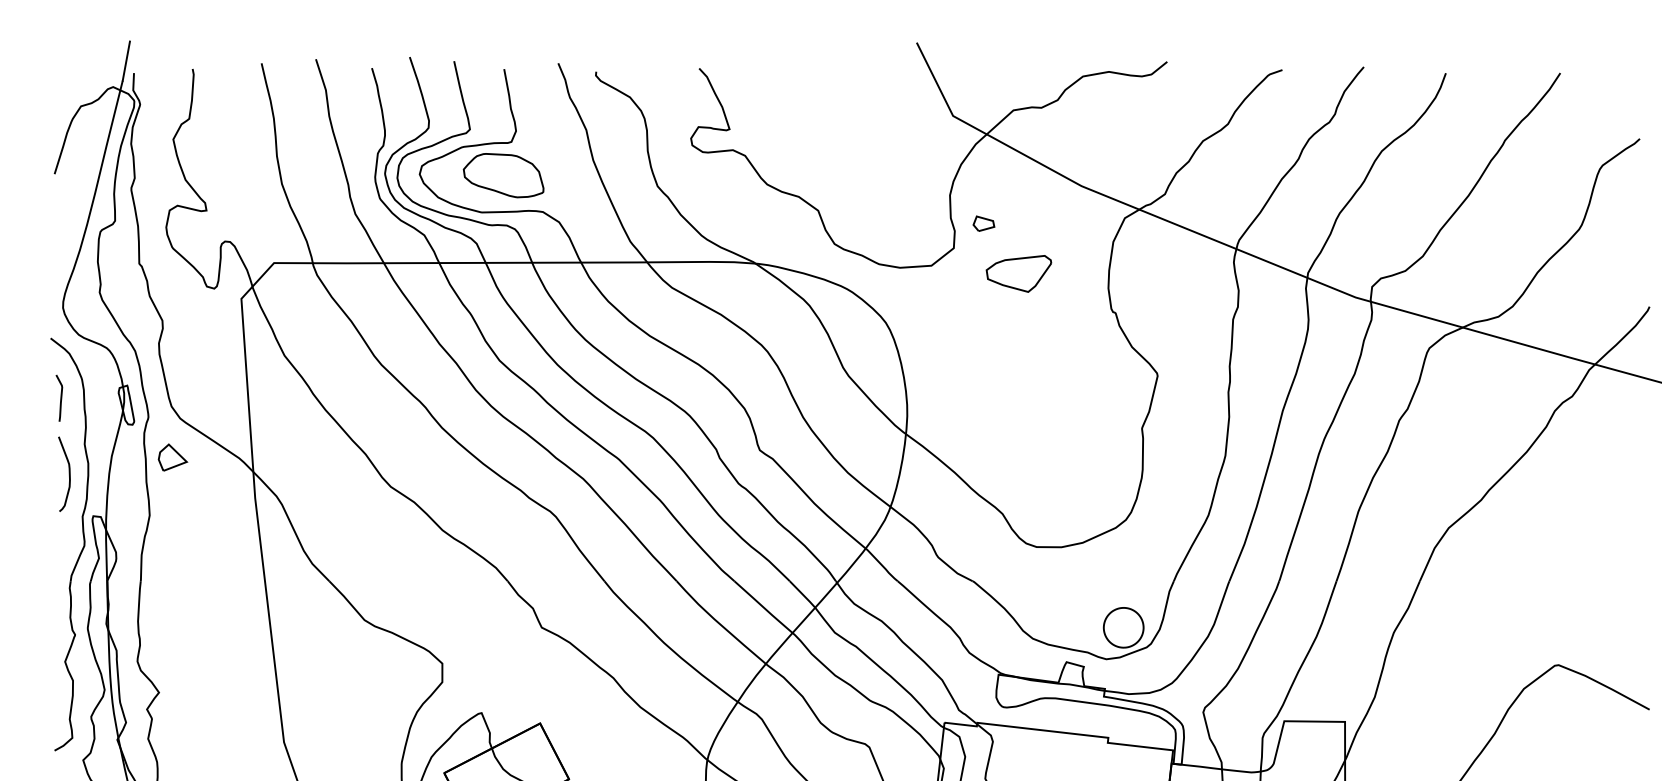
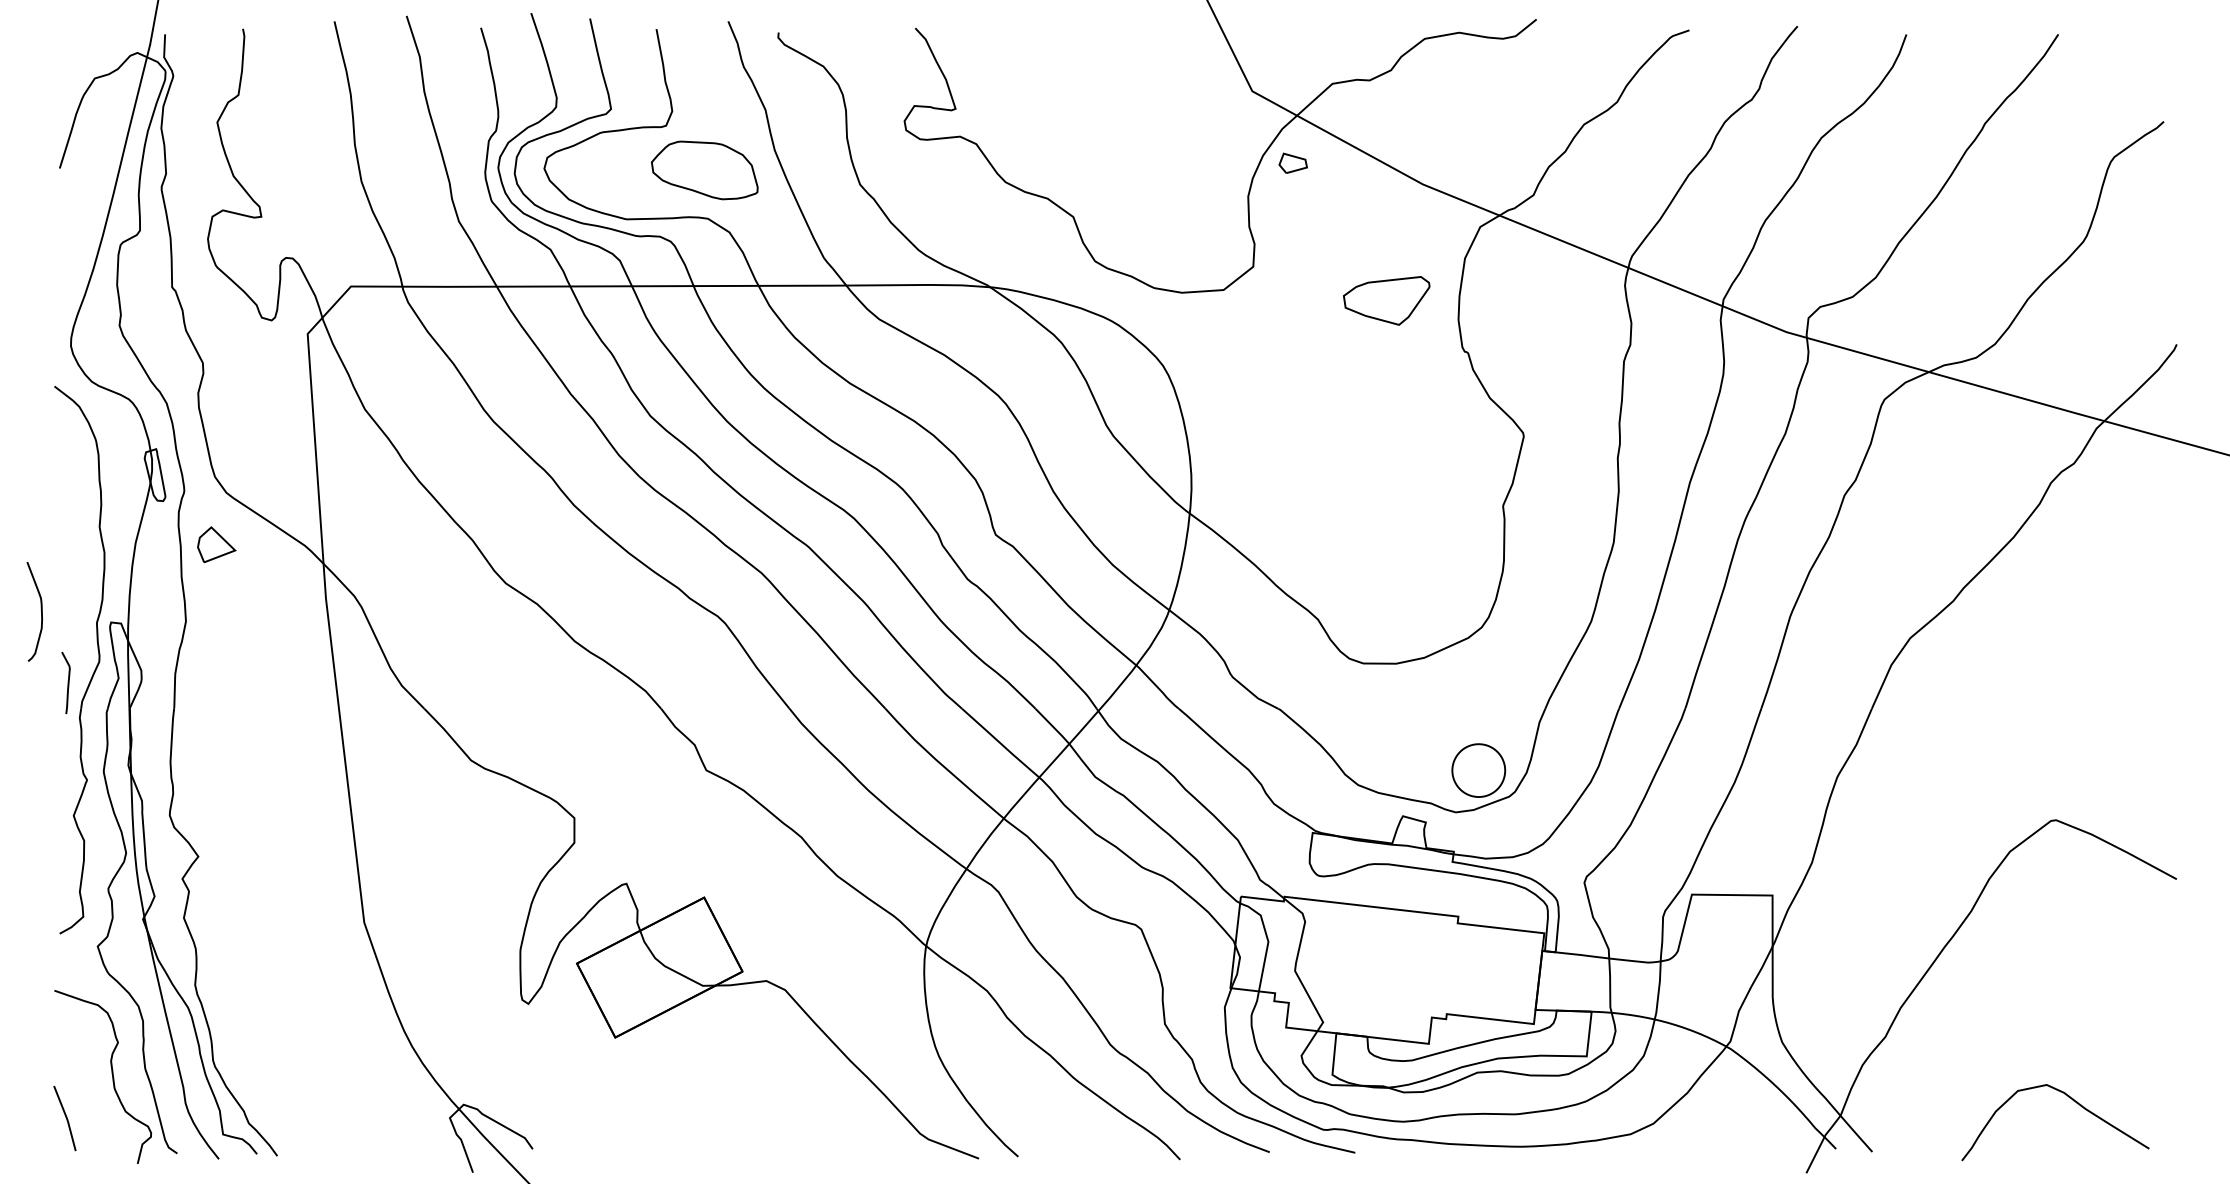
part: (503, 175) -> (704, 170), moved
part: (983, 223) -> (1292, 162), moved
part: (1018, 273) -> (1386, 300), moved
curve: (60, 397) -> (67, 682), moved
curve: (68, 472) -> (40, 609), moved

